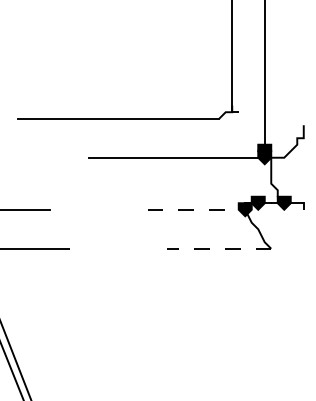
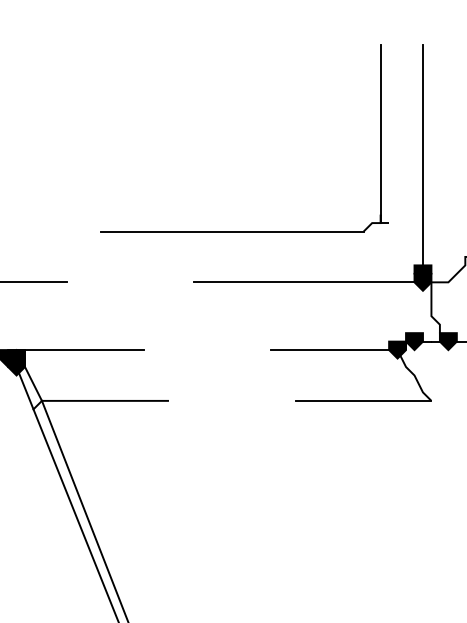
line: (196, 210) -> (334, 350), dashed -> solid
line: (219, 248) -> (363, 400), dashed -> solid

